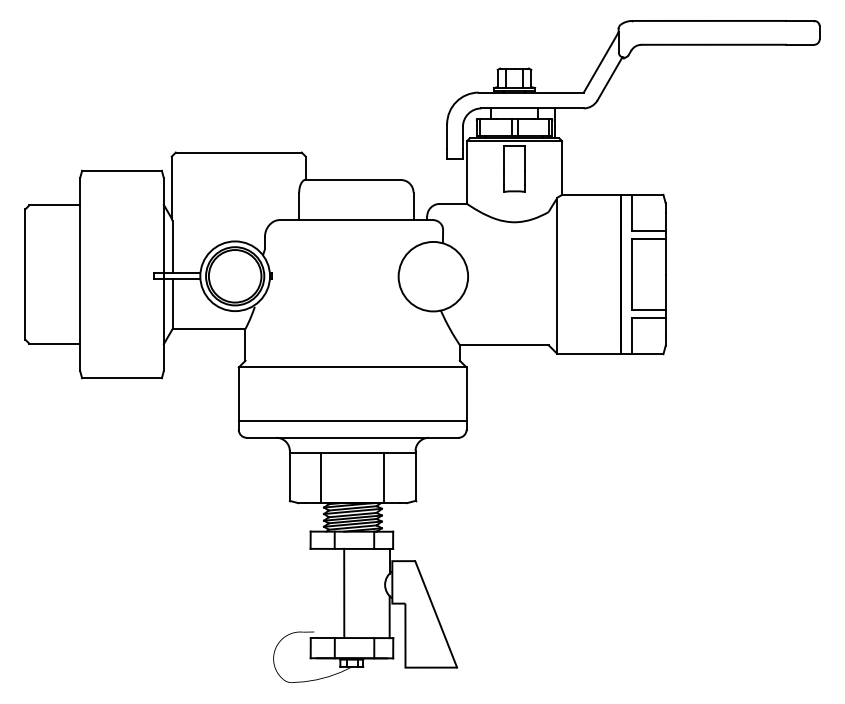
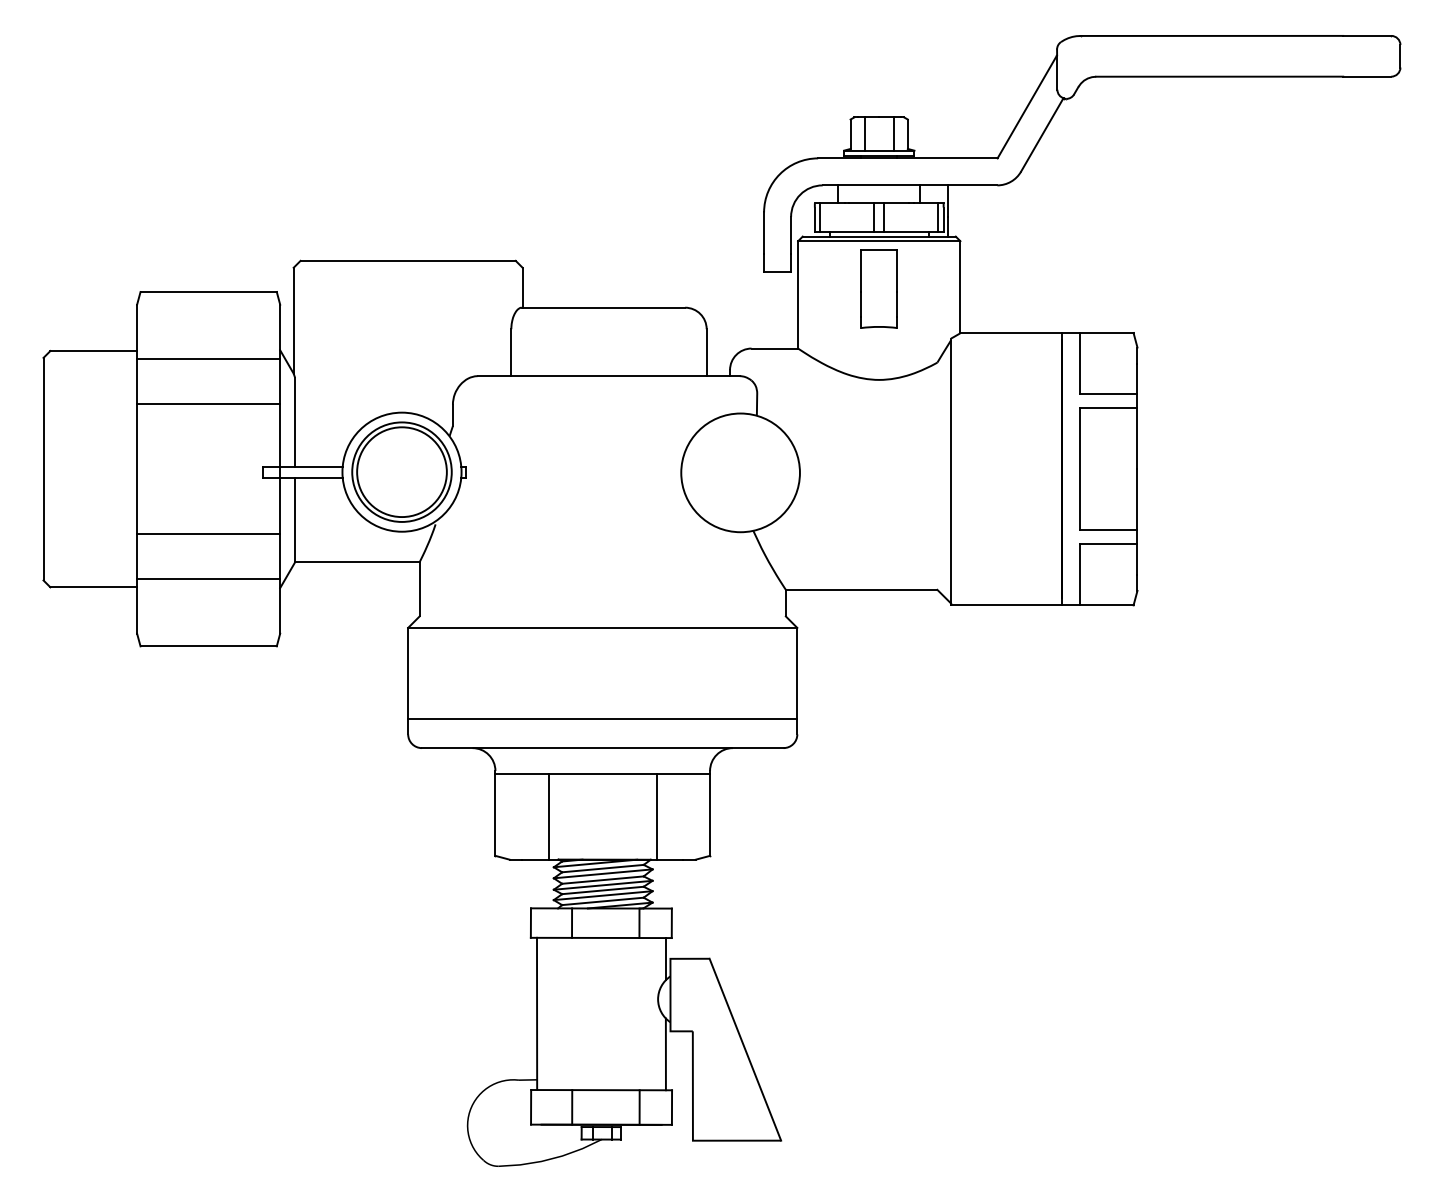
line: (121, 210) -> (207, 359), added
line: (121, 236) -> (207, 404), added
line: (121, 312) -> (207, 534), added
line: (121, 339) -> (207, 580), added
line: (344, 592) -> (537, 1012), moved

